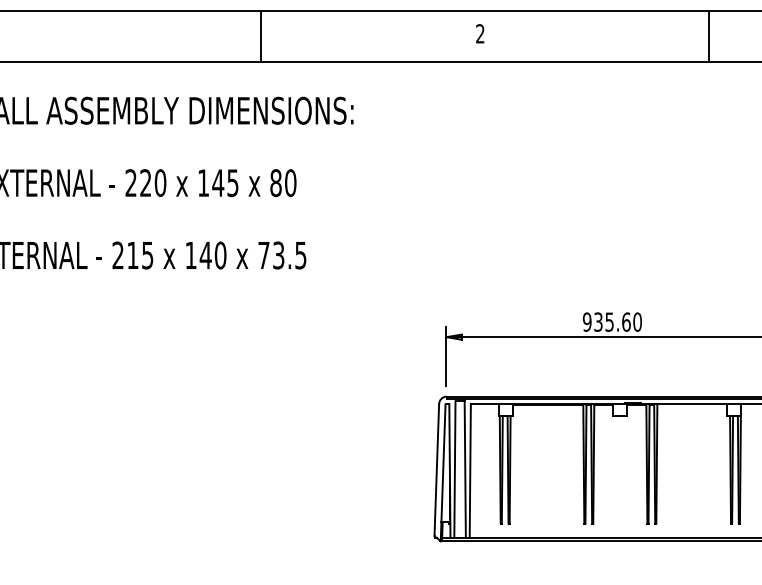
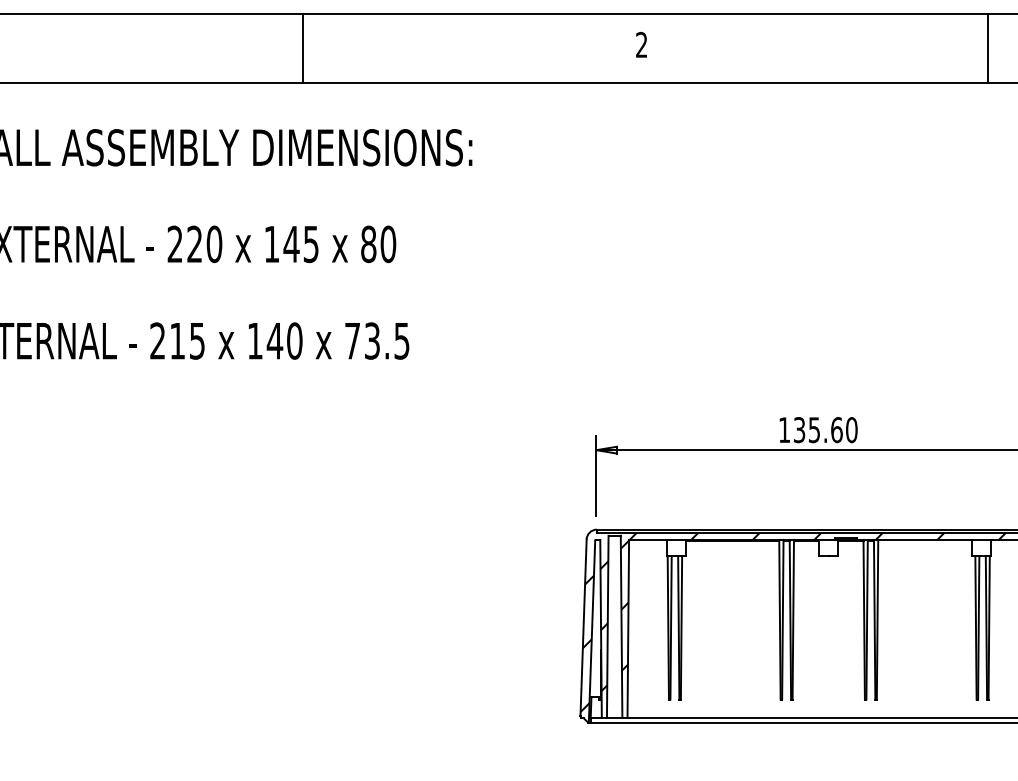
line: (261, 36) -> (303, 48), moved
line: (709, 36) -> (988, 48), moved
text: (587, 322) -> (784, 430), 935.60 -> 135.60
hatch: (593, 466) -> (792, 622), added

